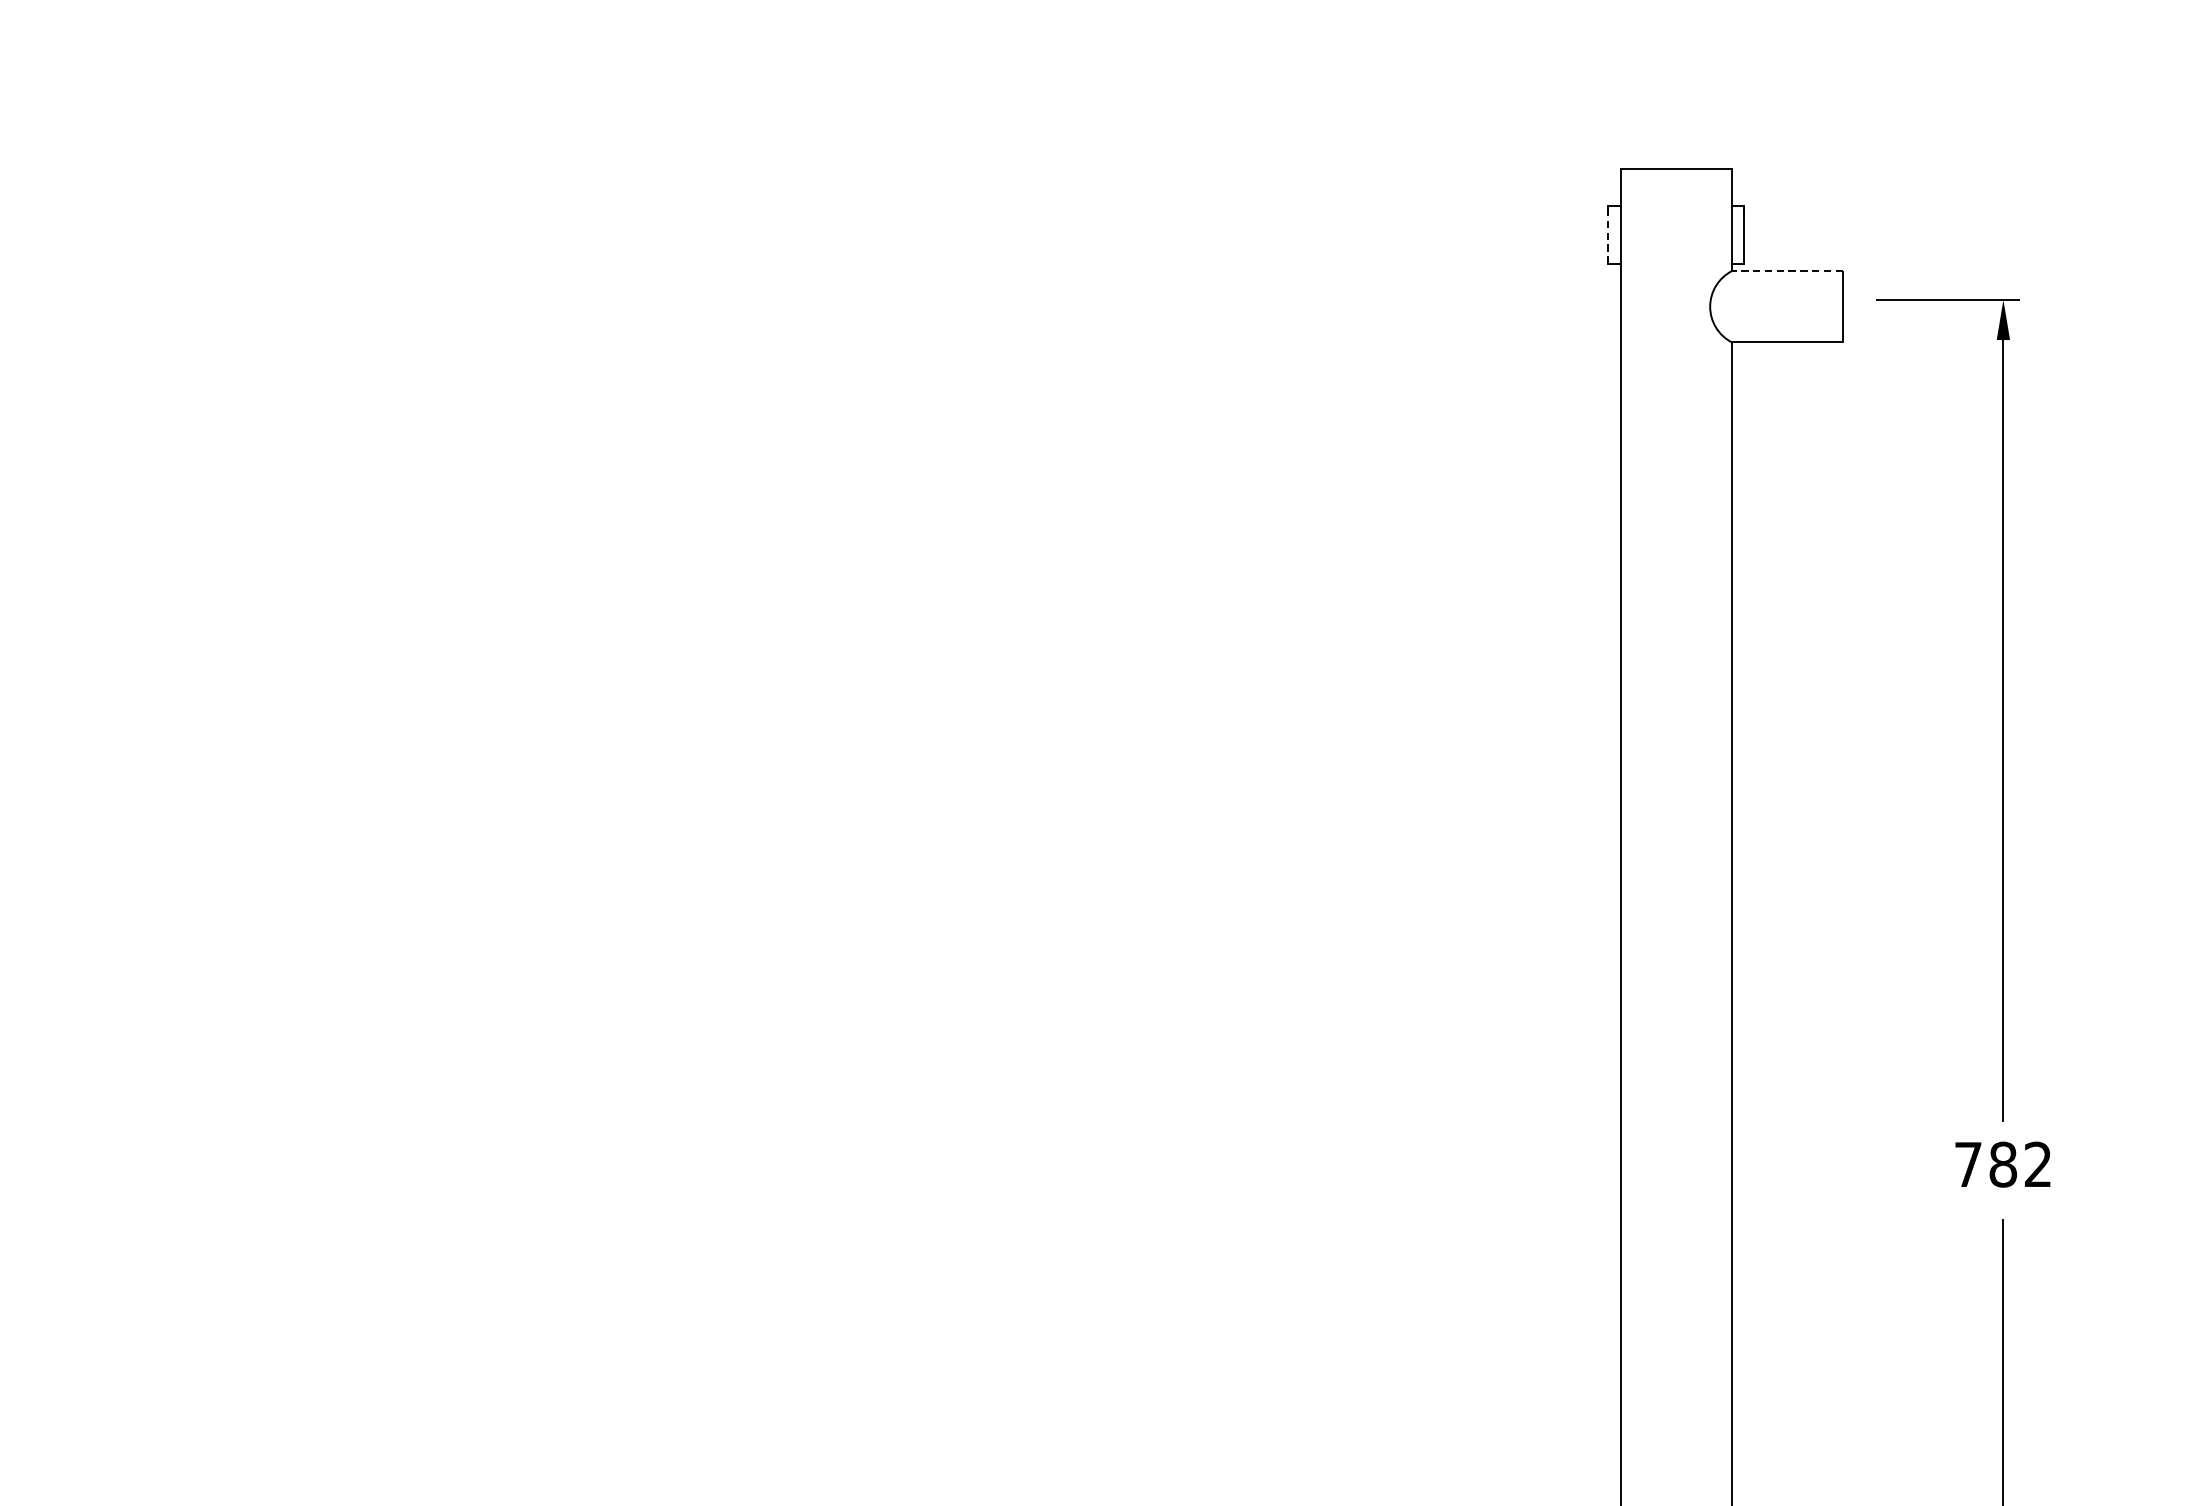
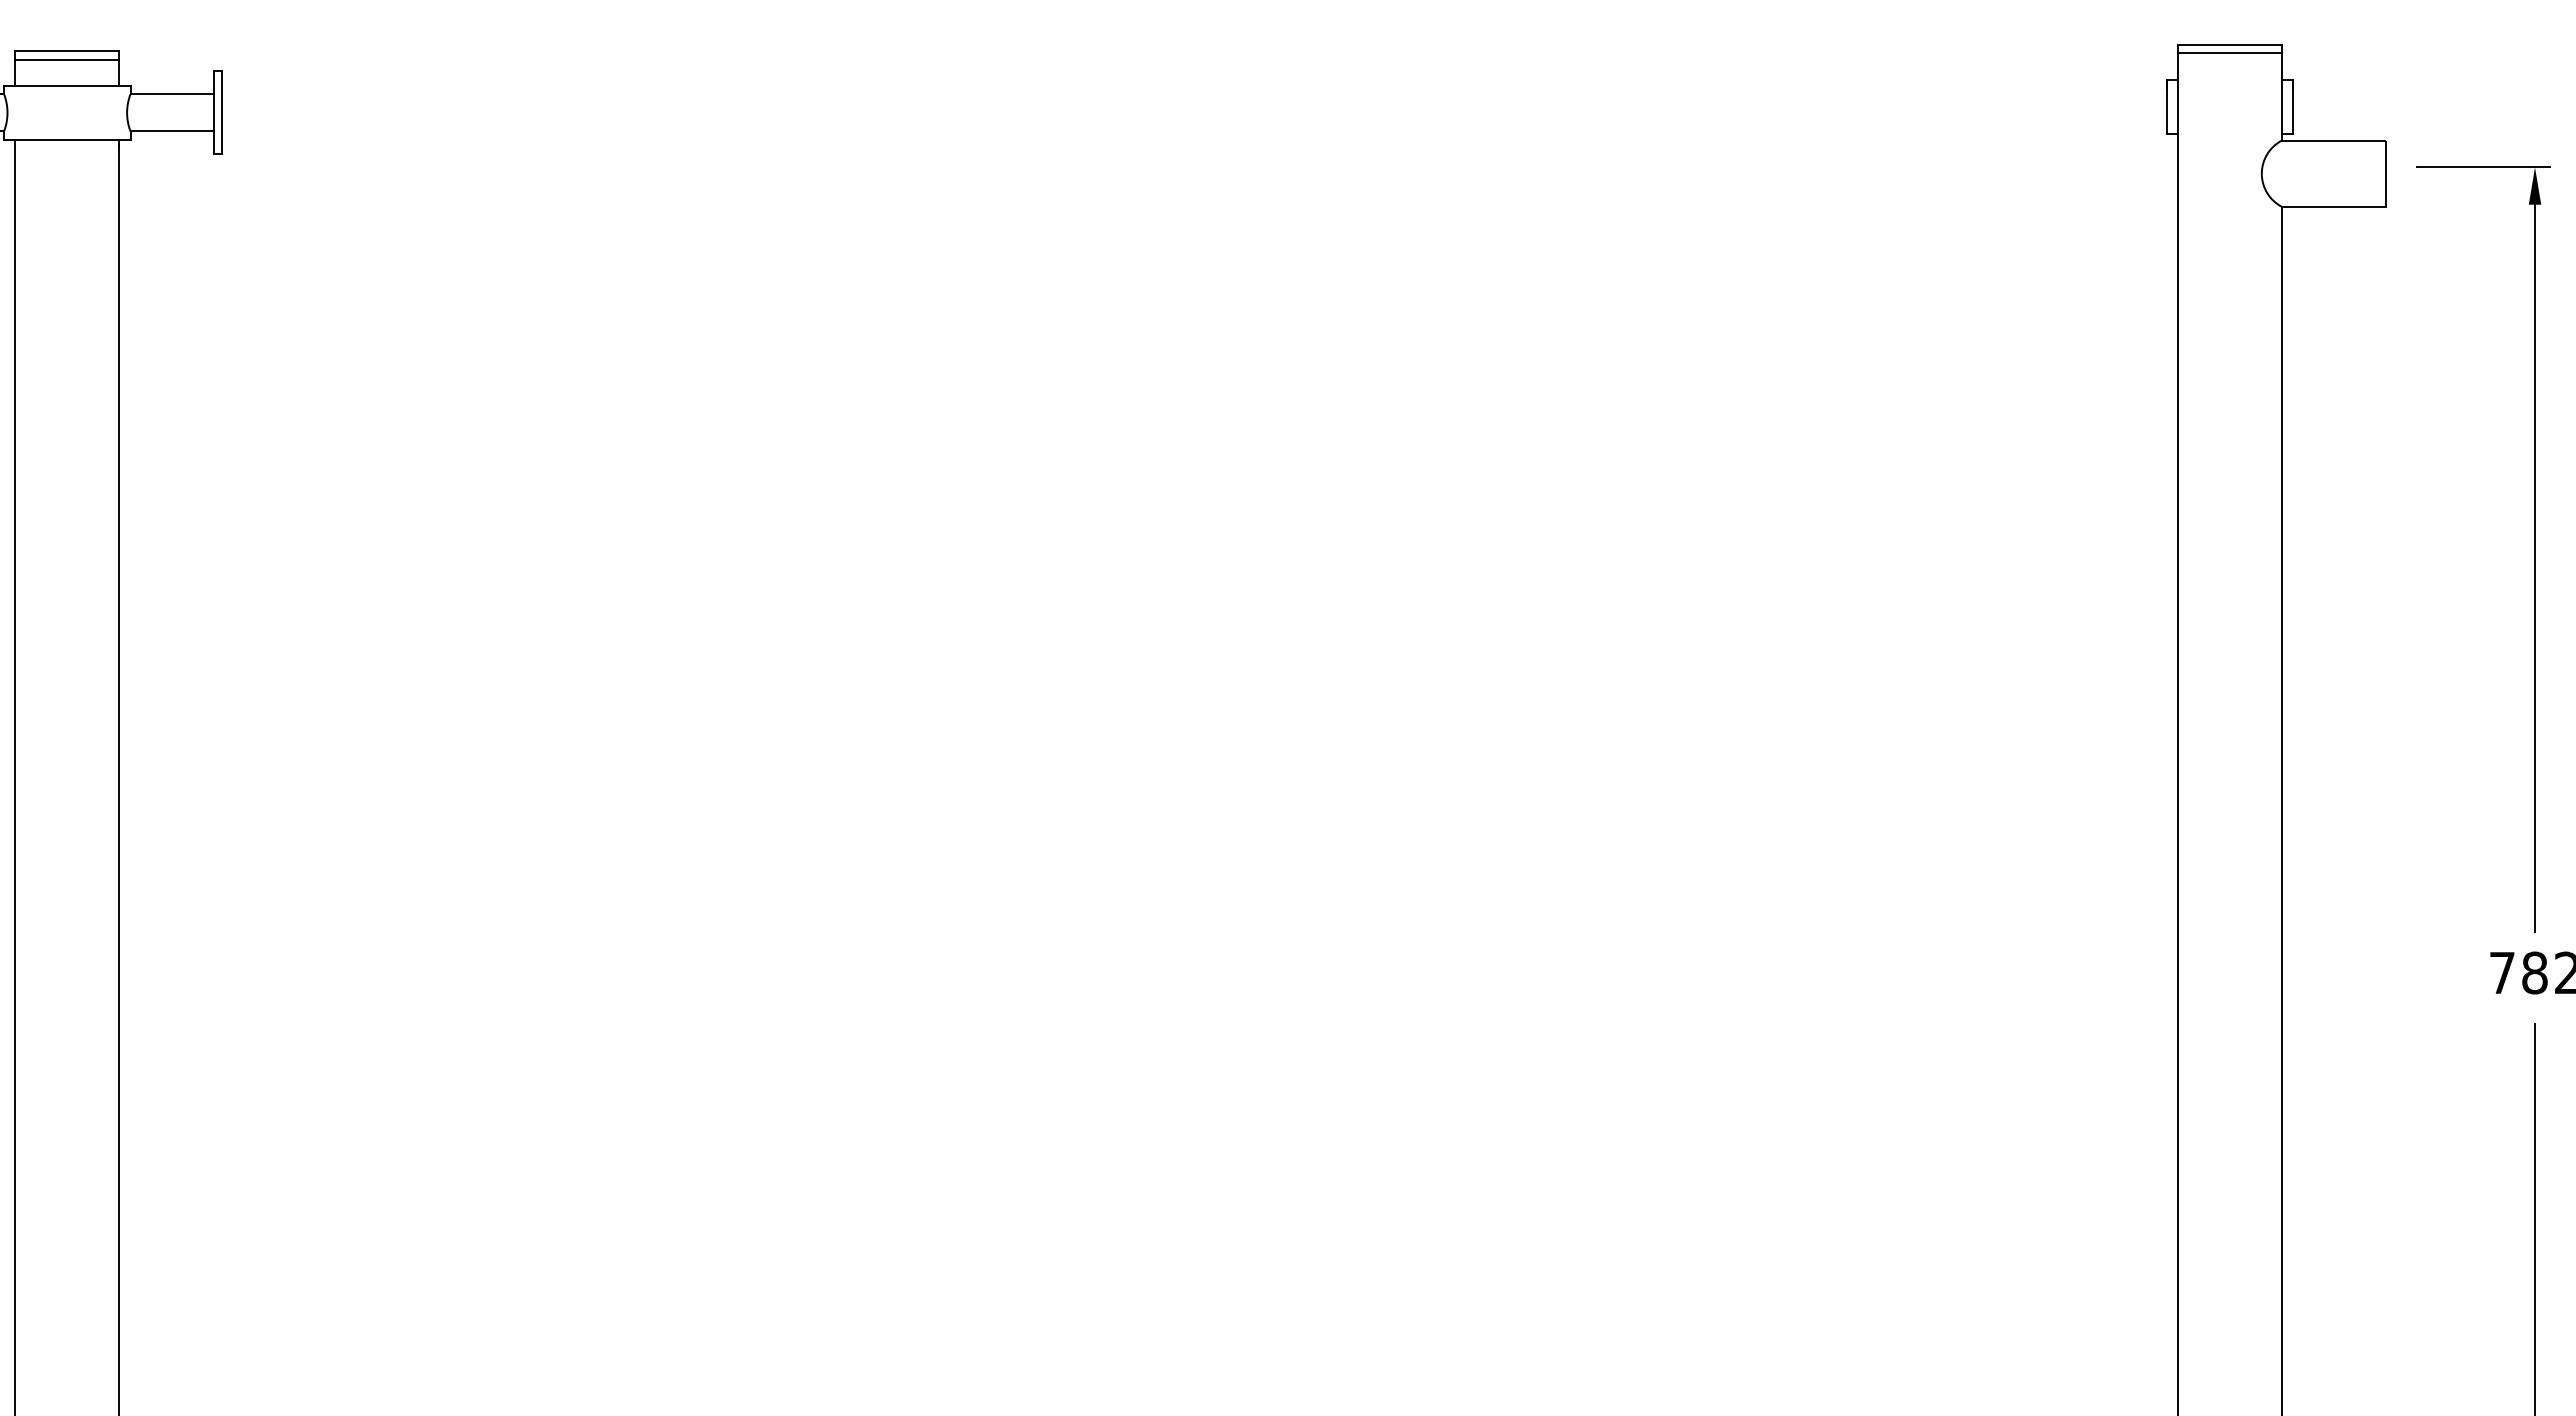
line: (1675, 177) -> (2229, 53), added
line: (1607, 234) -> (2166, 106), dashed -> solid
line: (1787, 271) -> (2333, 140), dashed -> solid

